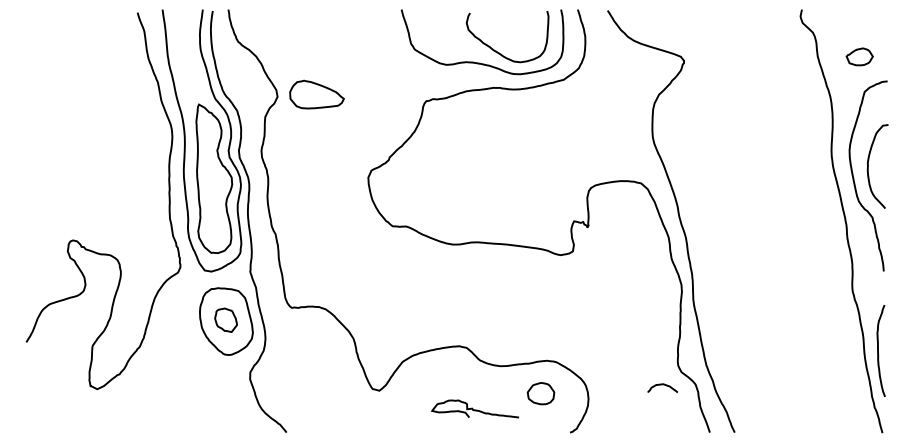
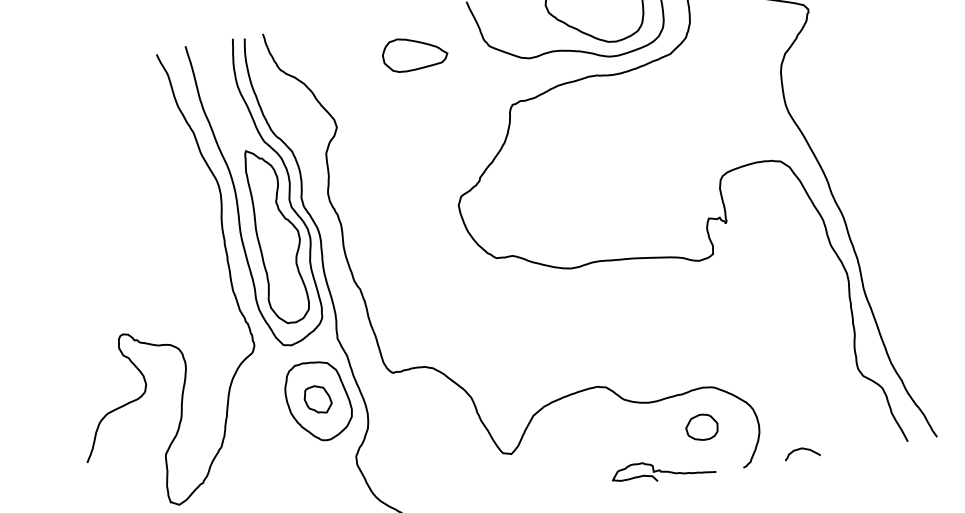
part: (316, 94) -> (414, 53), moved
curve: (662, 385) -> (801, 450), moved
curve: (473, 408) -> (661, 469), moved

